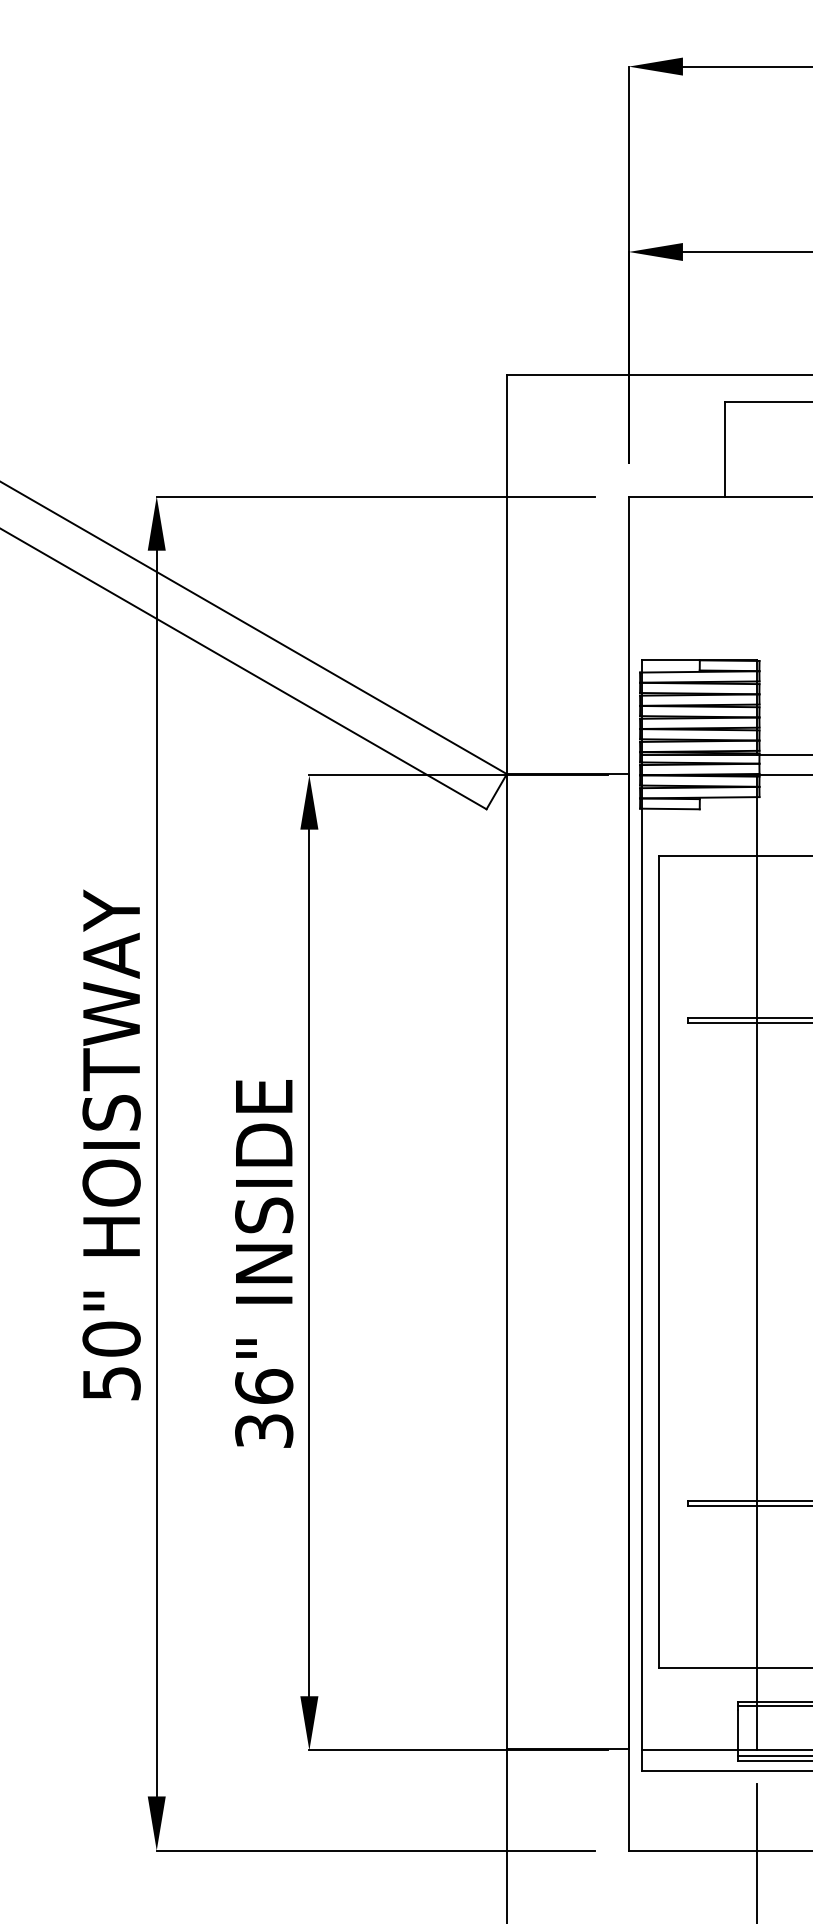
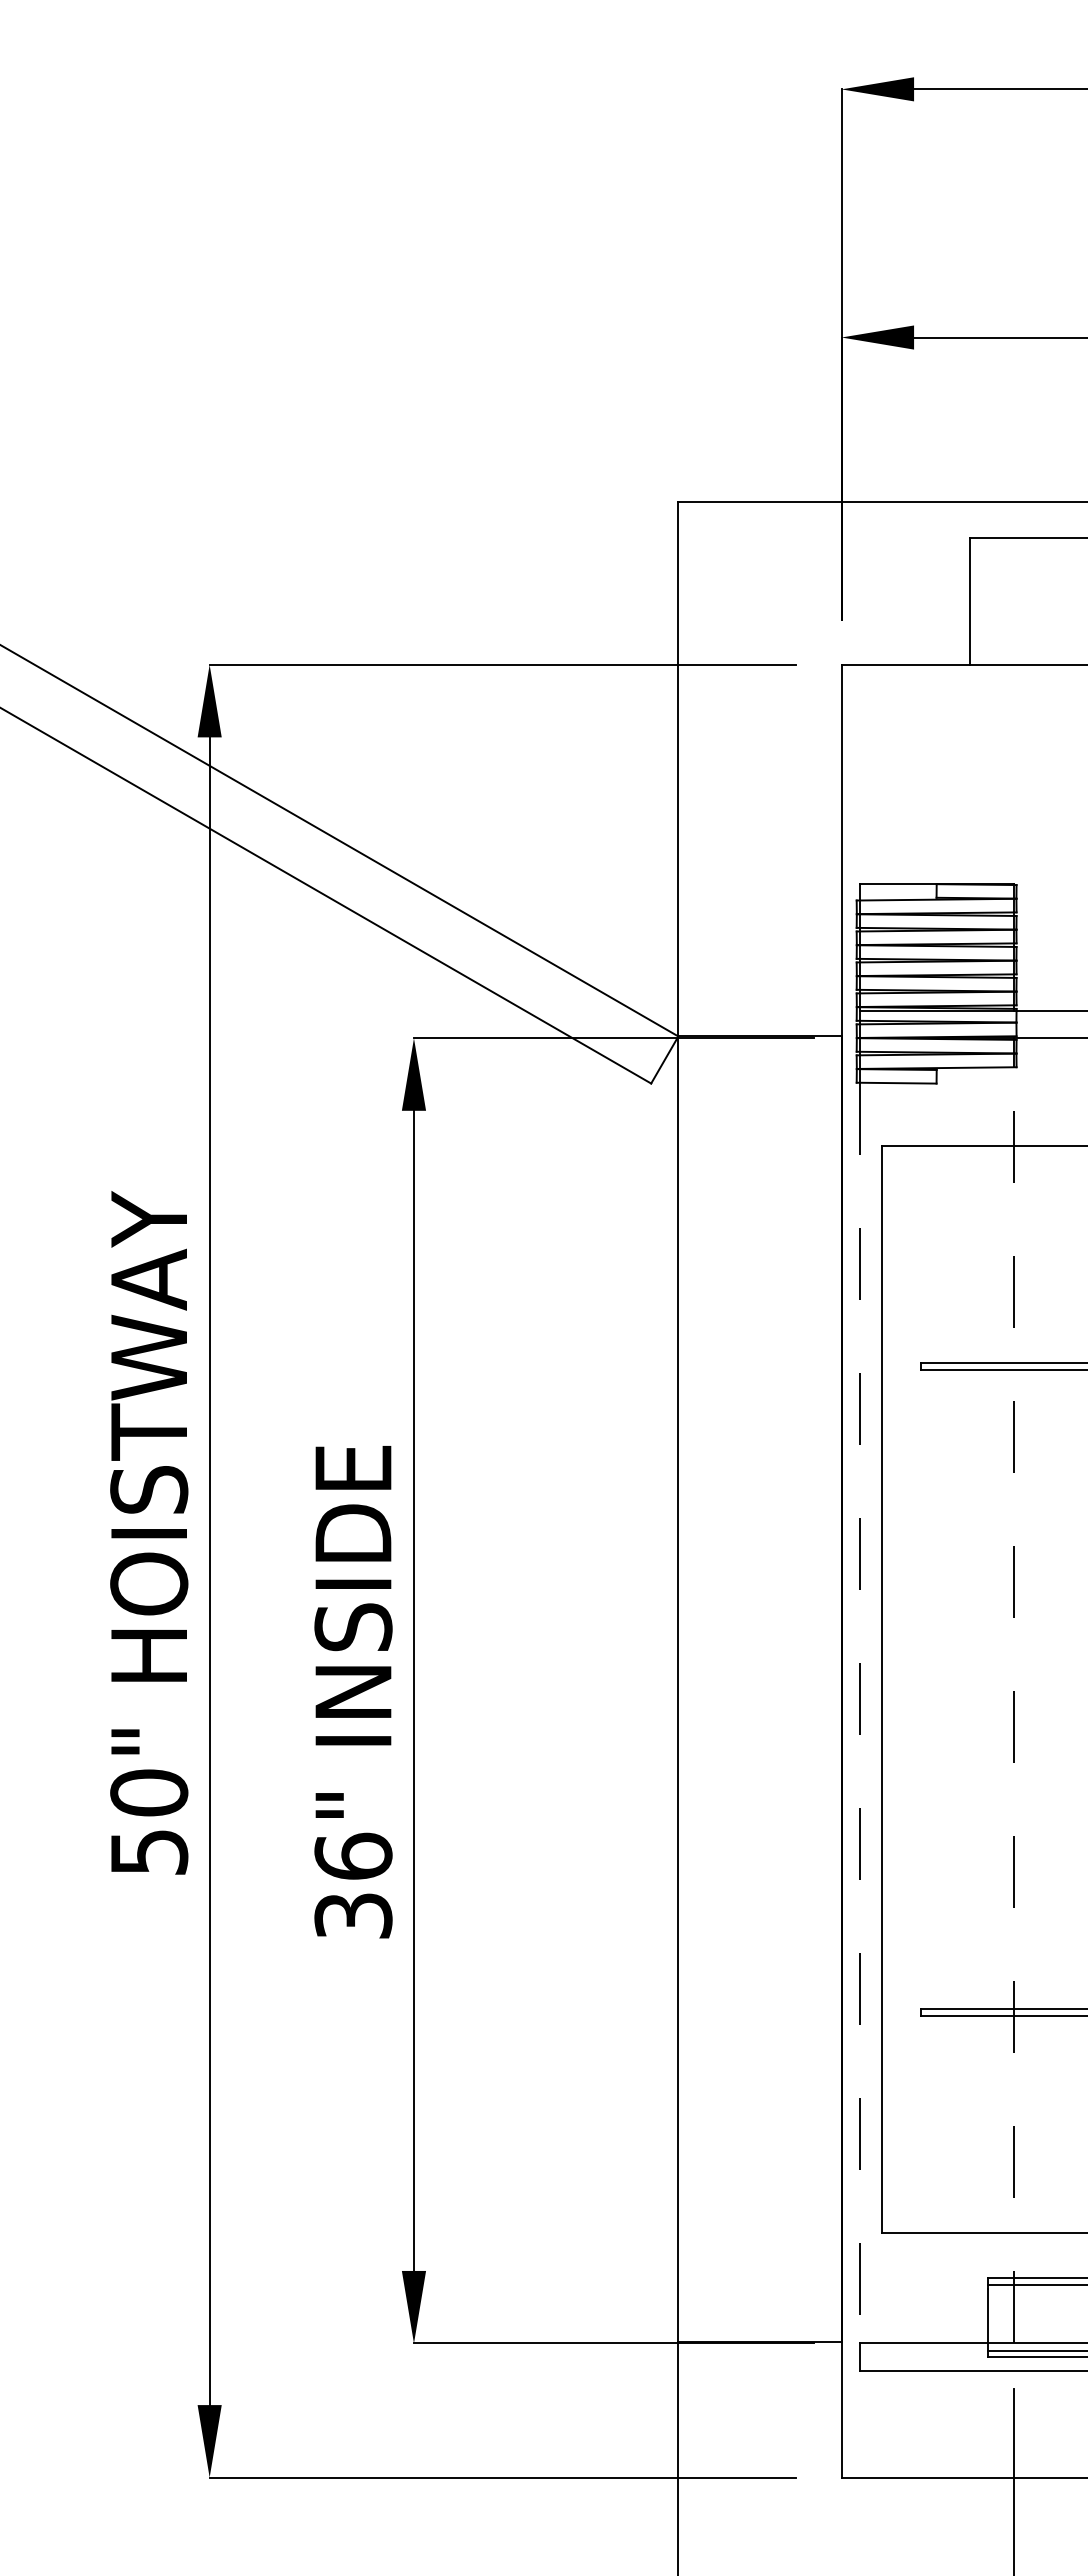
line: (757, 1273) -> (1013, 1704), solid -> dashed
line: (642, 1279) -> (859, 1713), solid -> dashed

